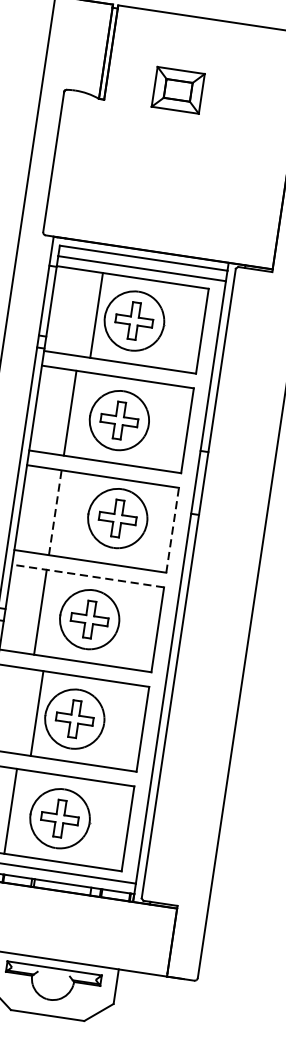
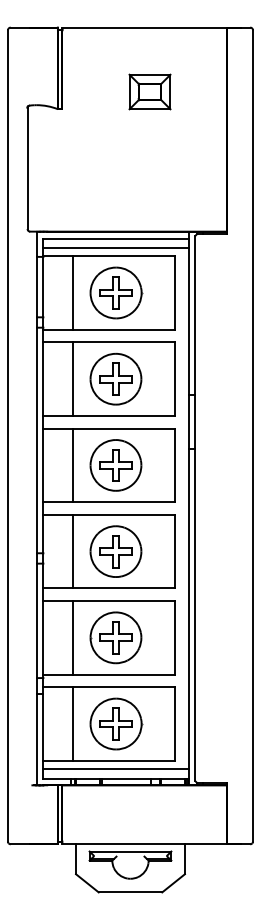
part: (177, 89) -> (149, 91), moved
line: (96, 314) -> (73, 292), moved
line: (55, 512) -> (73, 465), dashed -> solid
part: (117, 518) -> (115, 465), moved
line: (172, 530) -> (174, 465), dashed -> solid
line: (88, 575) -> (109, 514), dashed -> solid
line: (37, 713) -> (73, 637), moved

